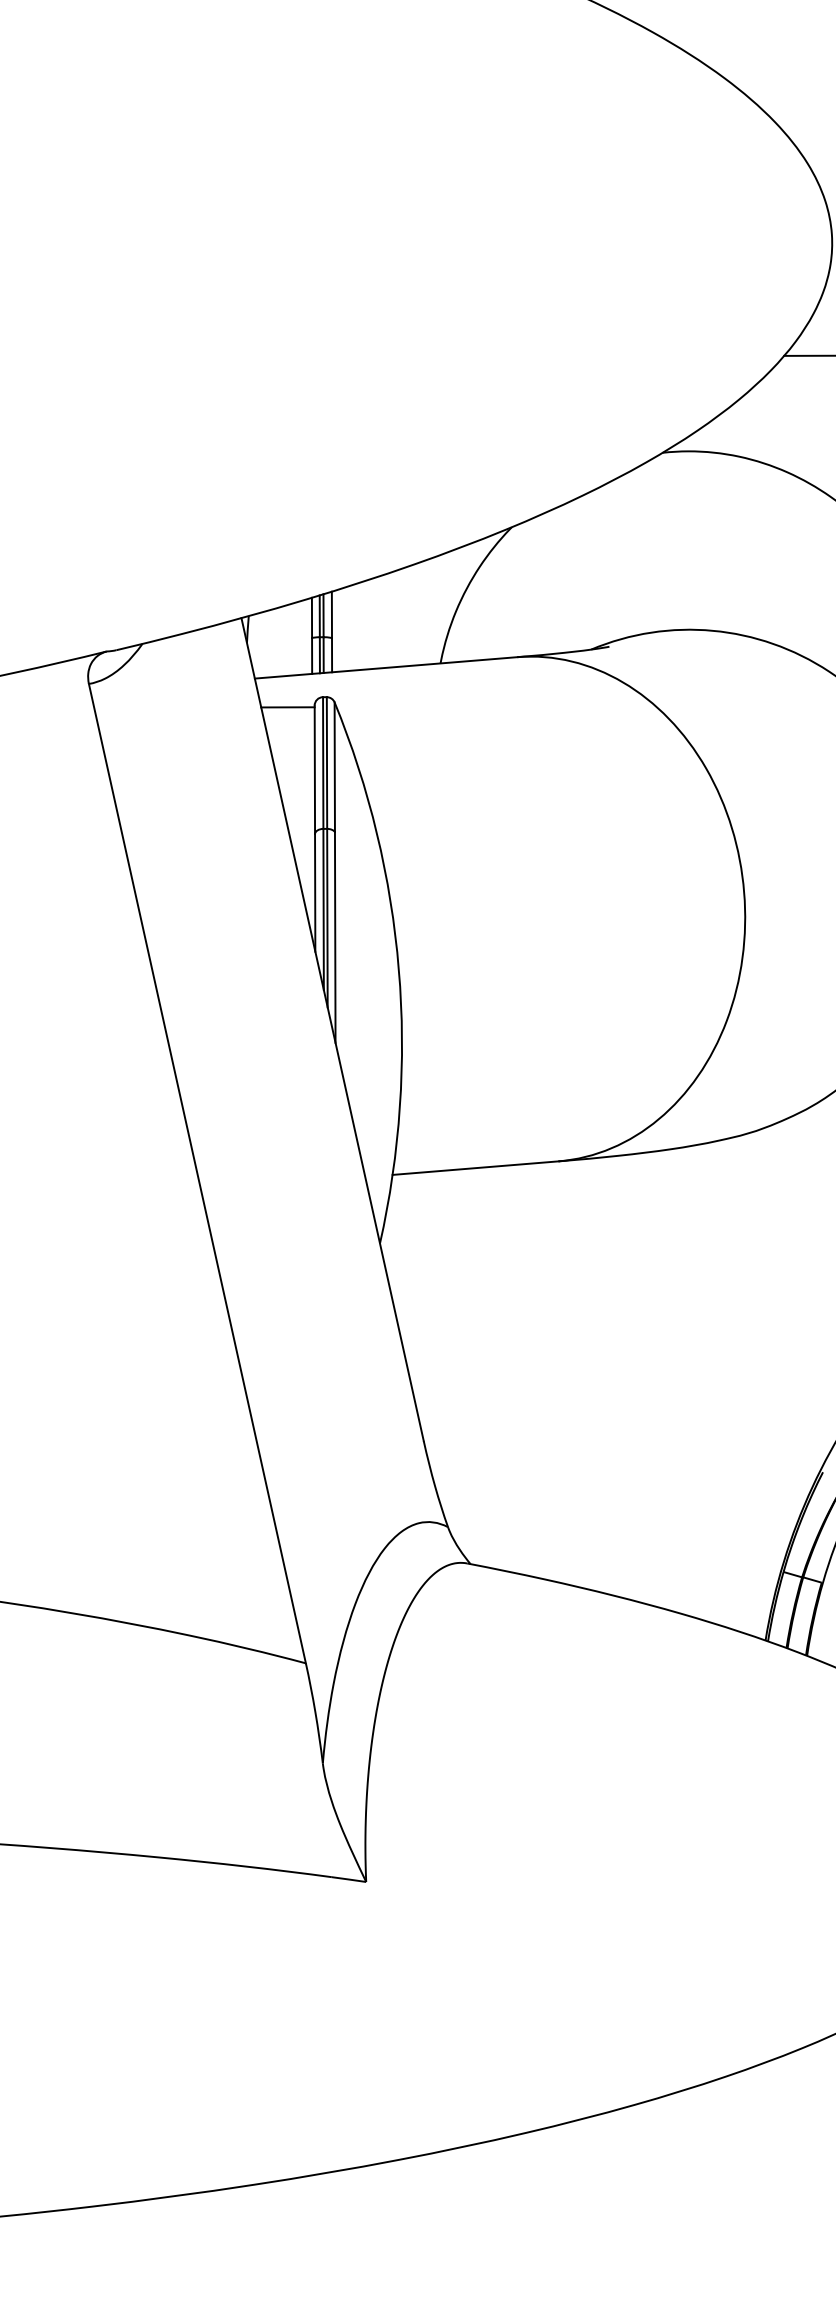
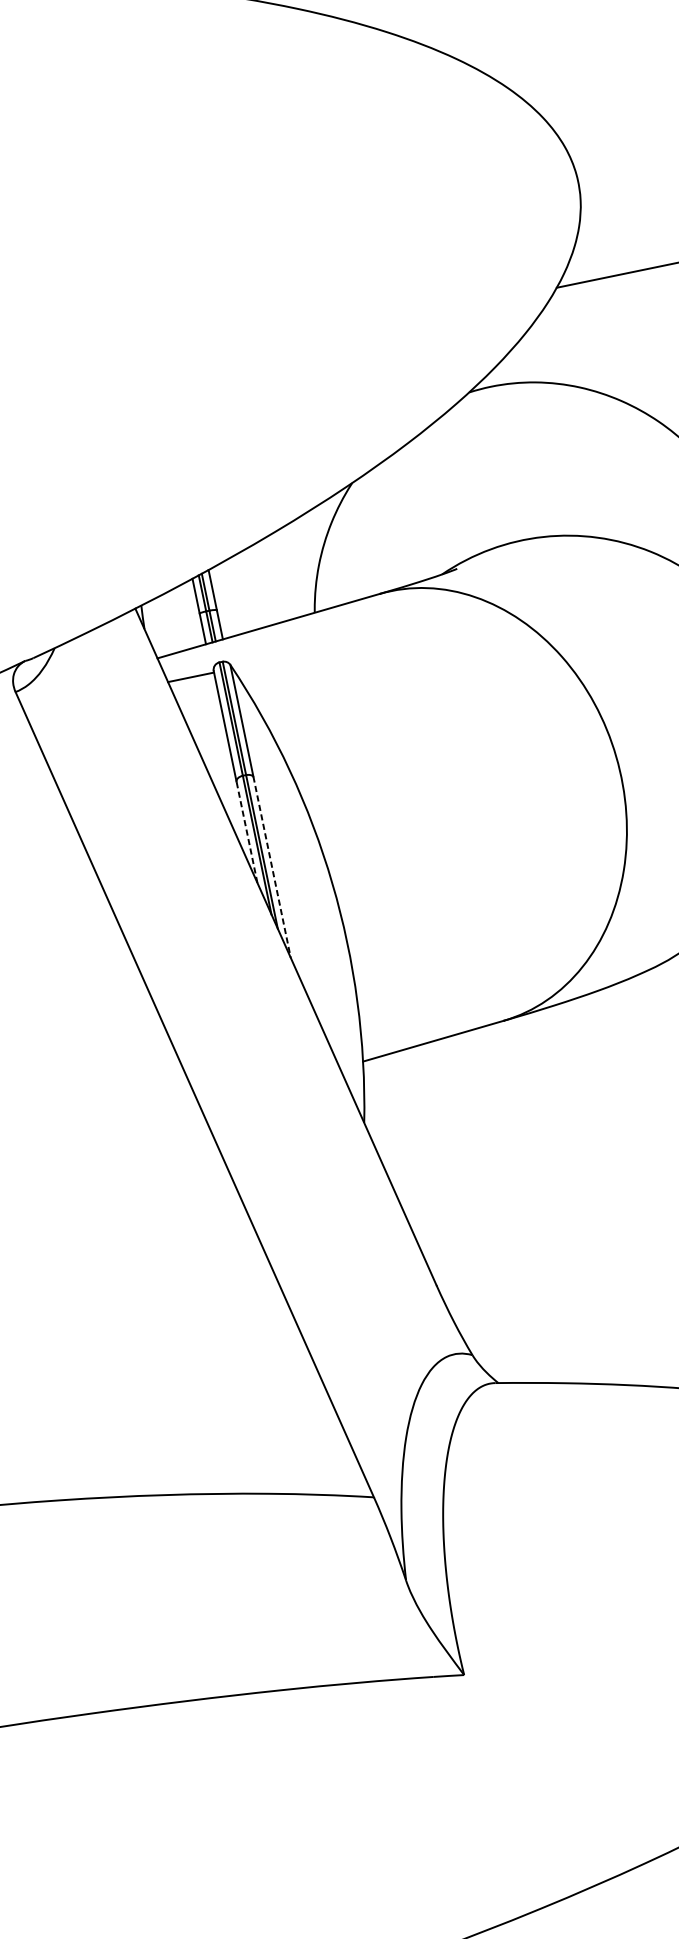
line: (315, 892) -> (247, 831), solid -> dashed
line: (335, 937) -> (272, 867), solid -> dashed

